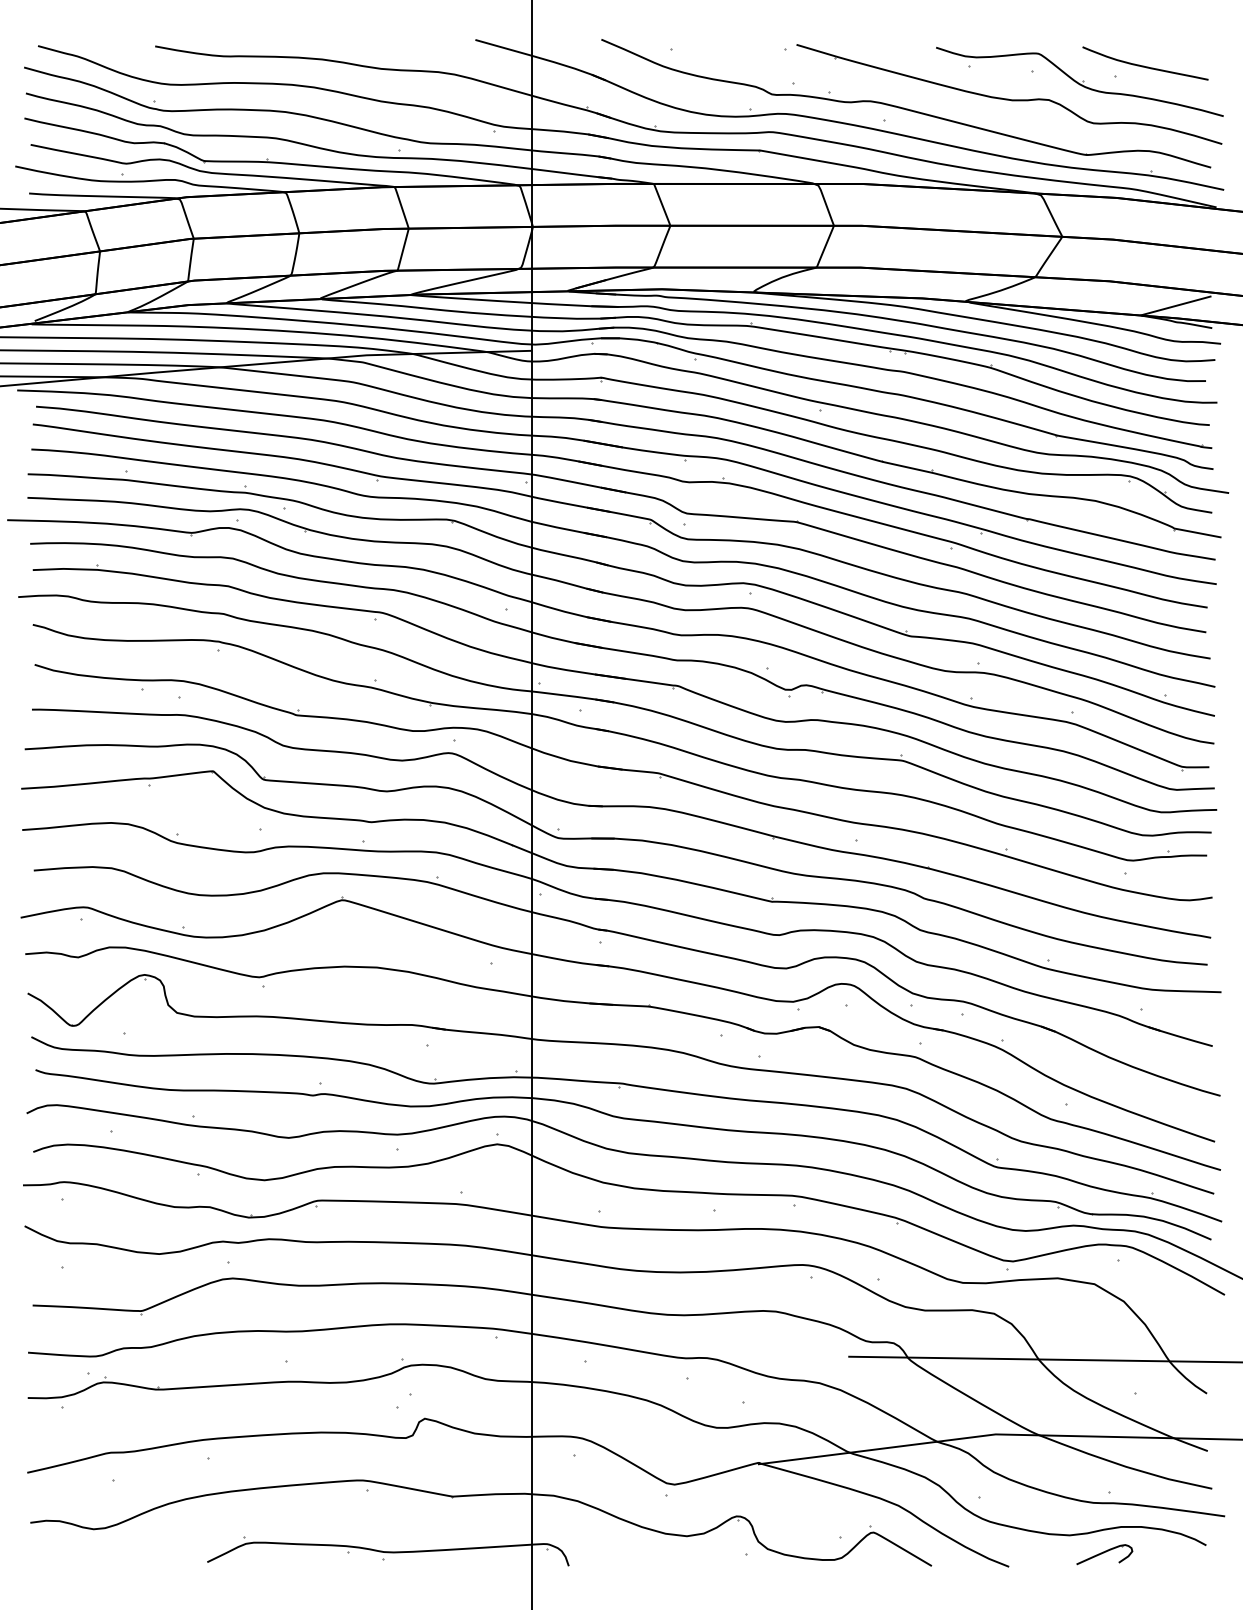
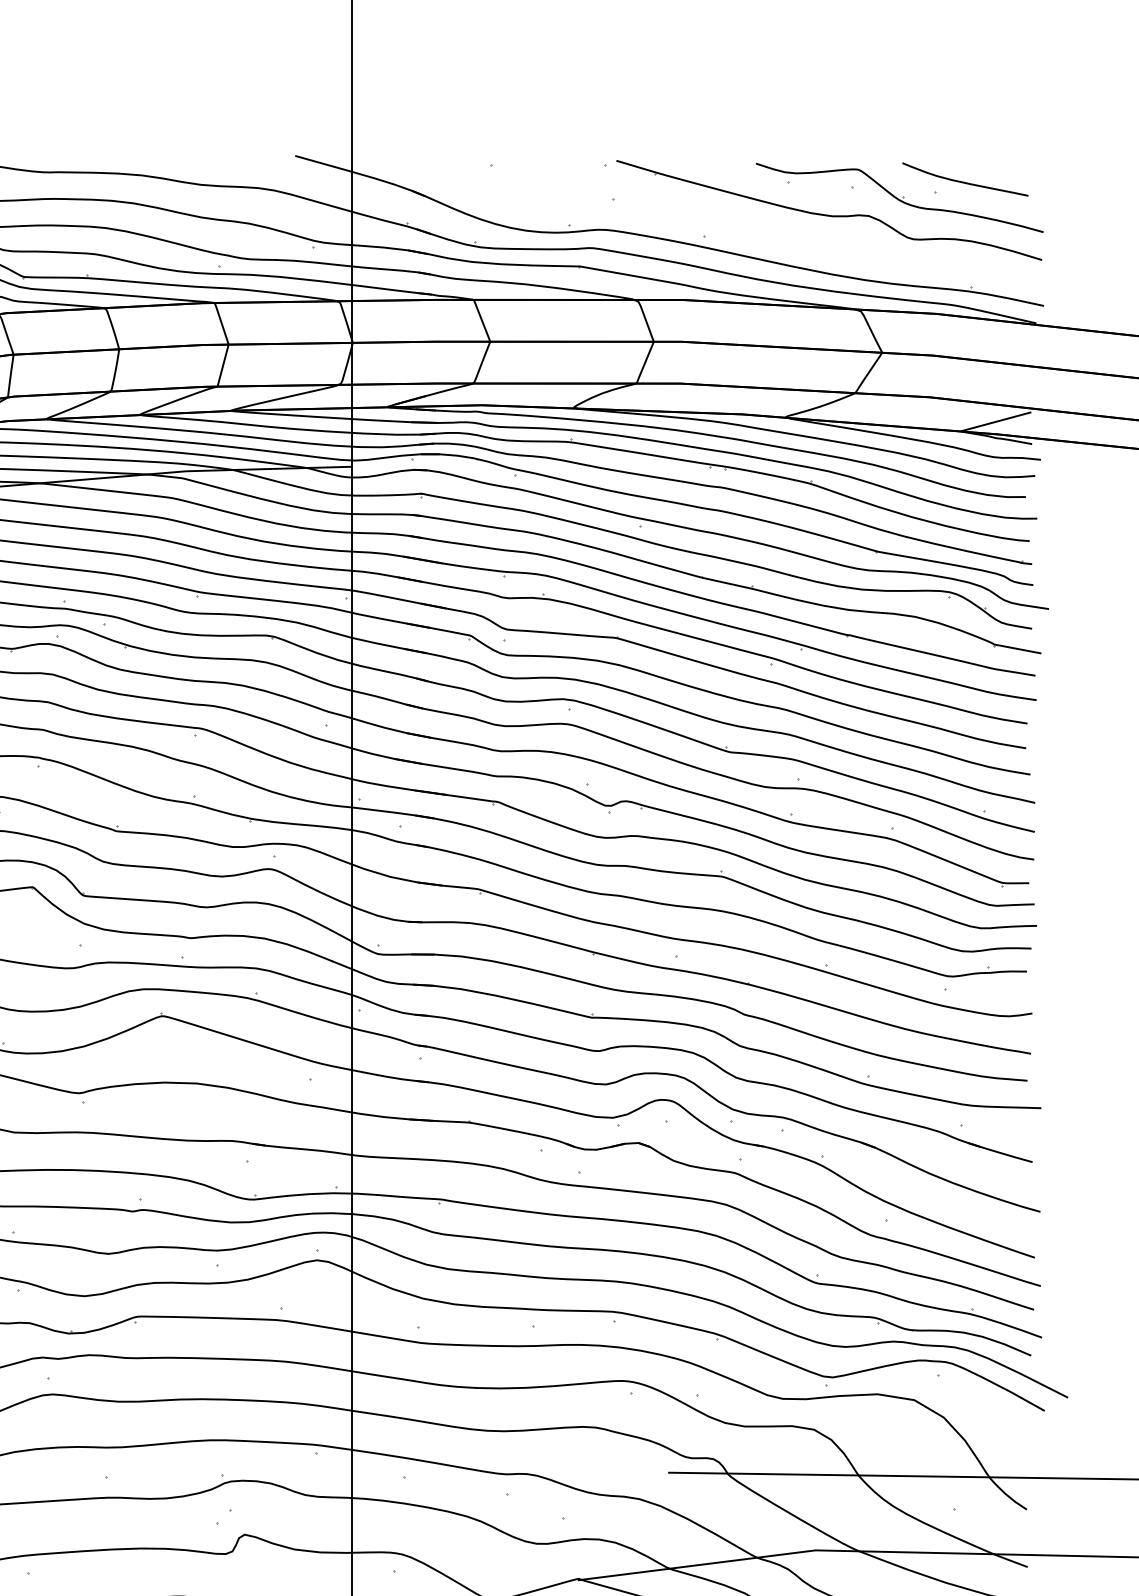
part: (906, 103) -> (726, 219), removed

